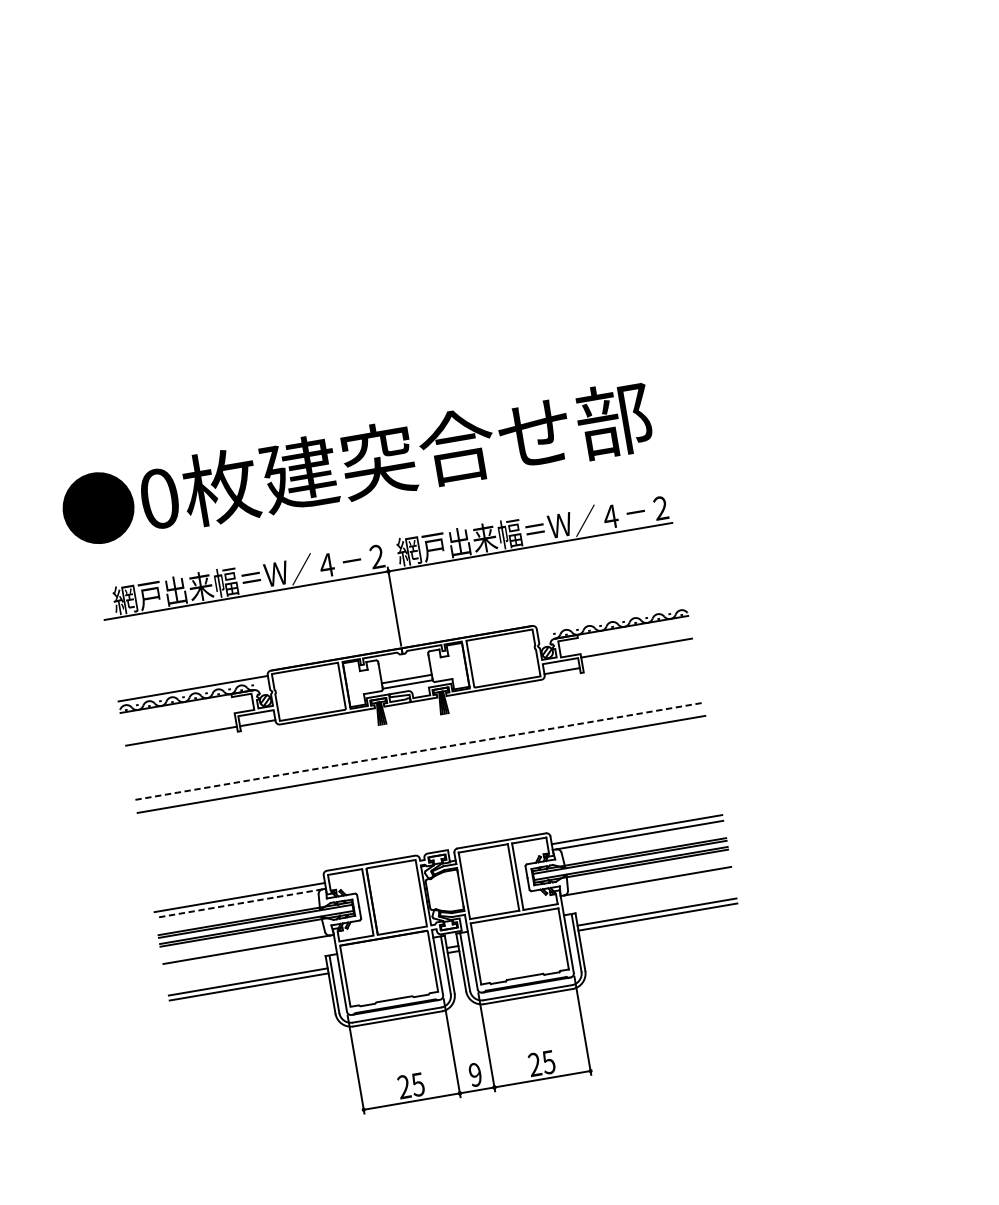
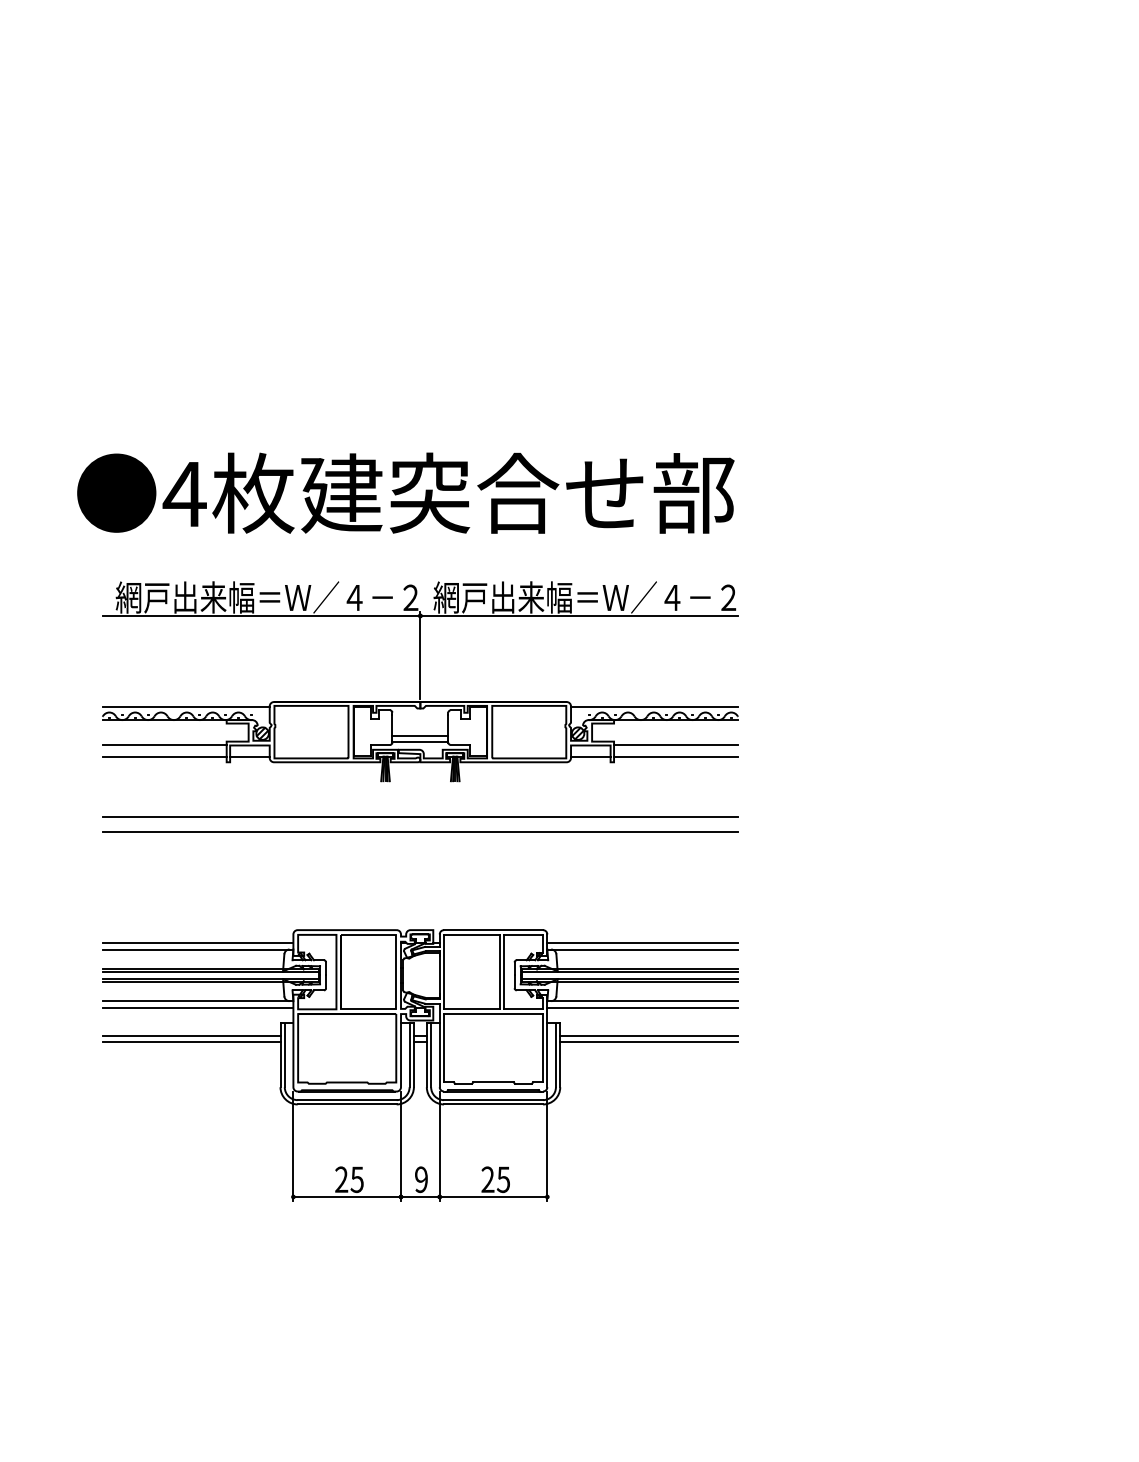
text: (159, 498) -> (184, 494), 0 -> 4
line: (611, 617) -> (654, 707), added
line: (638, 657) -> (676, 756), added
line: (179, 726) -> (164, 745), added
line: (419, 751) -> (420, 817), dashed -> solid
line: (646, 887) -> (642, 1007), added
line: (238, 903) -> (195, 949), dashed -> solid
line: (249, 955) -> (197, 1007), added

